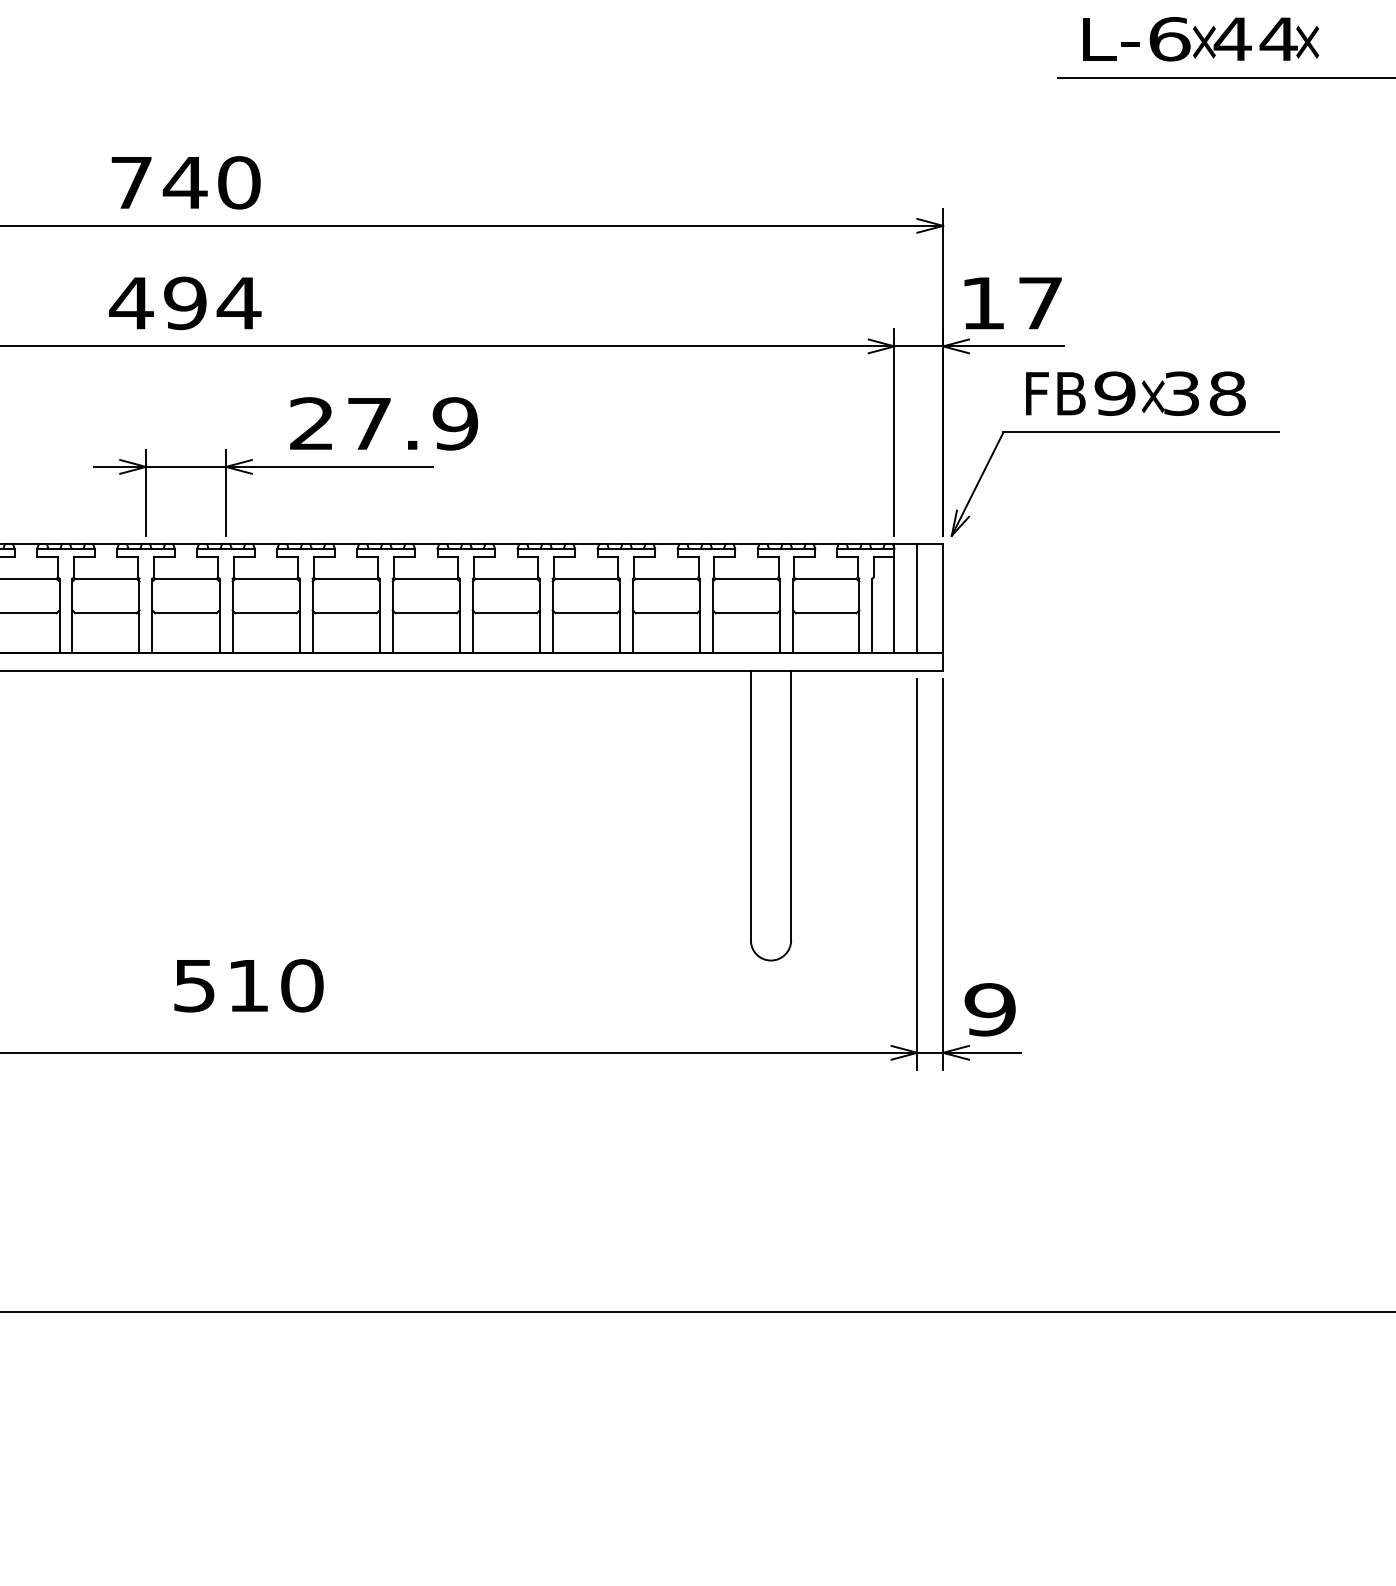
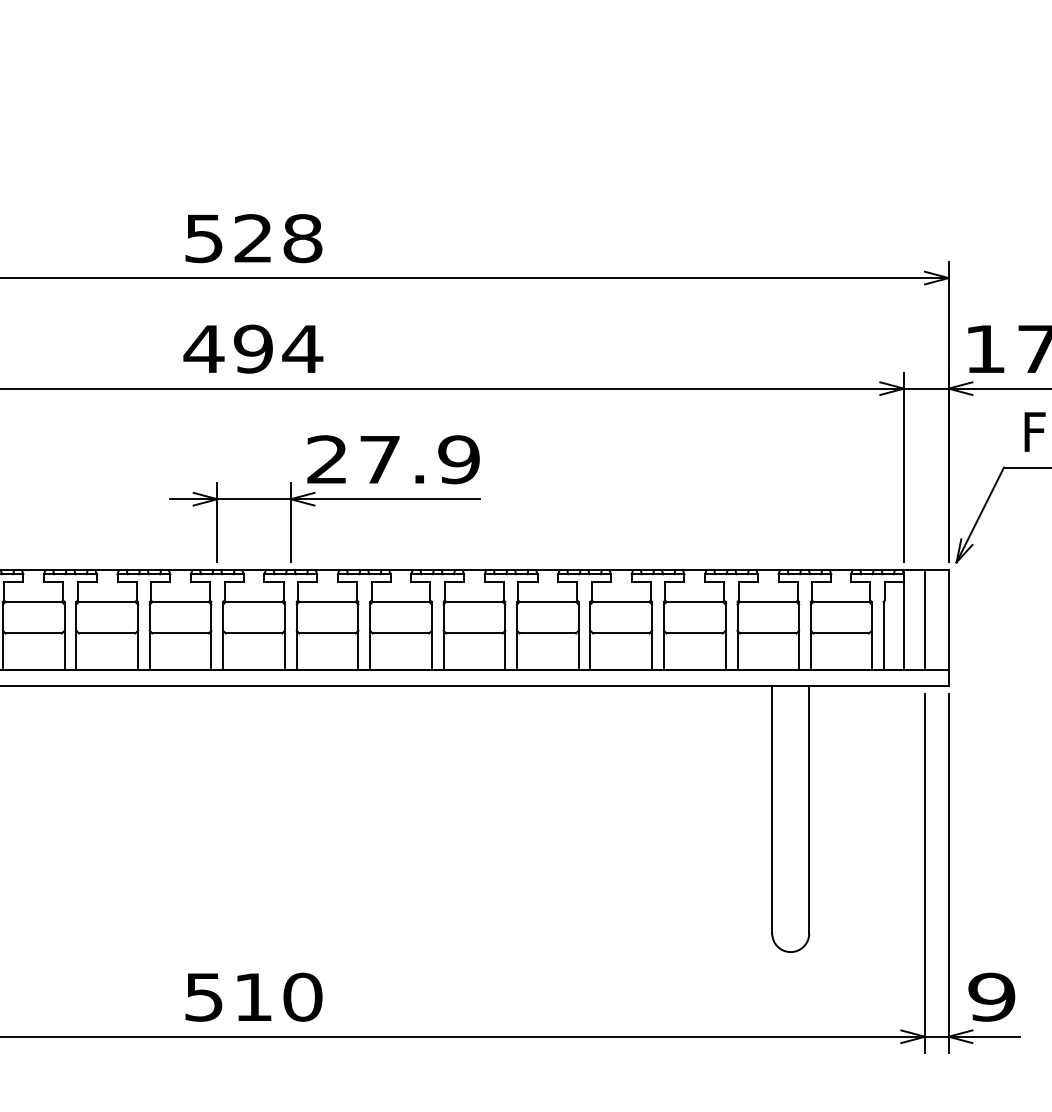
text: (185, 182) -> (253, 238), 740 -> 528
text: (384, 423) -> (393, 459), moved
text: (248, 985) -> (253, 996), moved

